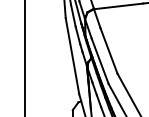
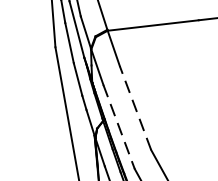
line: (108, 50) -> (134, 107), solid -> dashed
line: (100, 61) -> (119, 127), solid -> dashed

